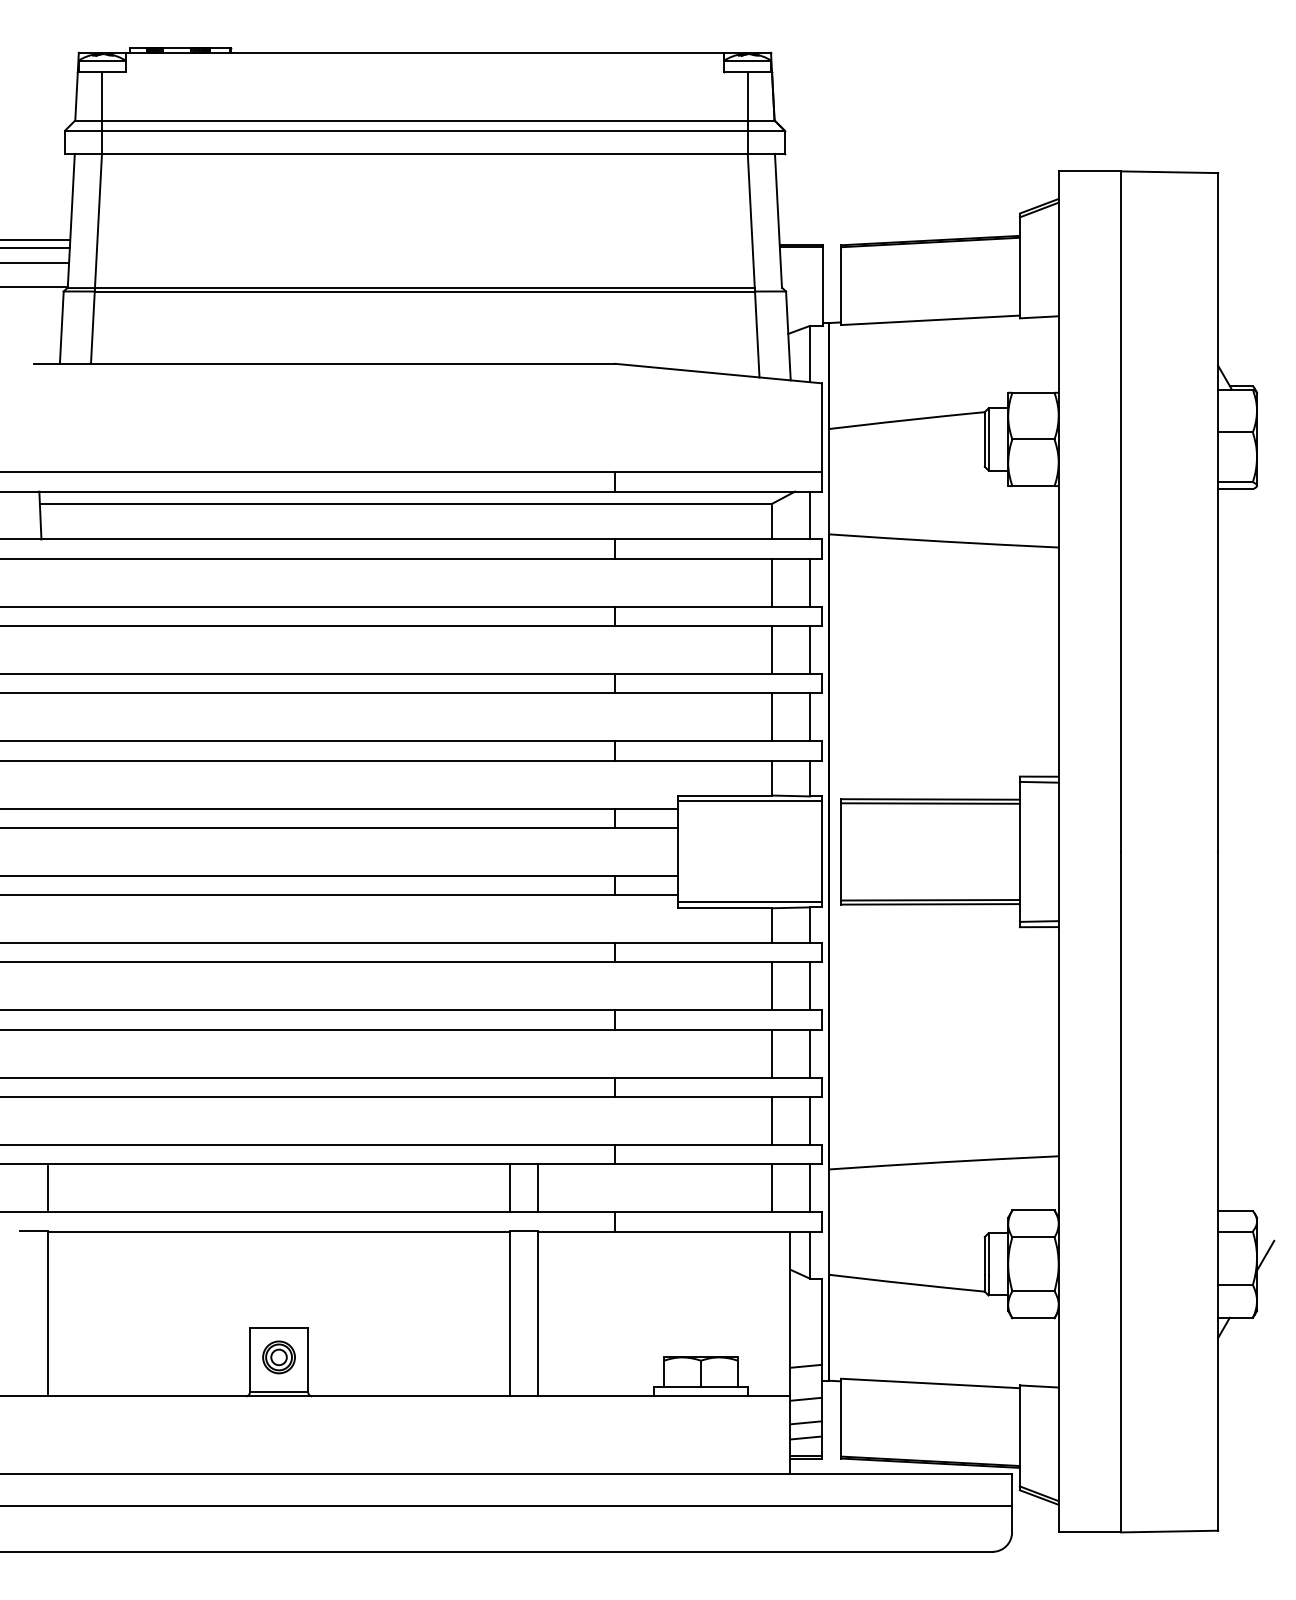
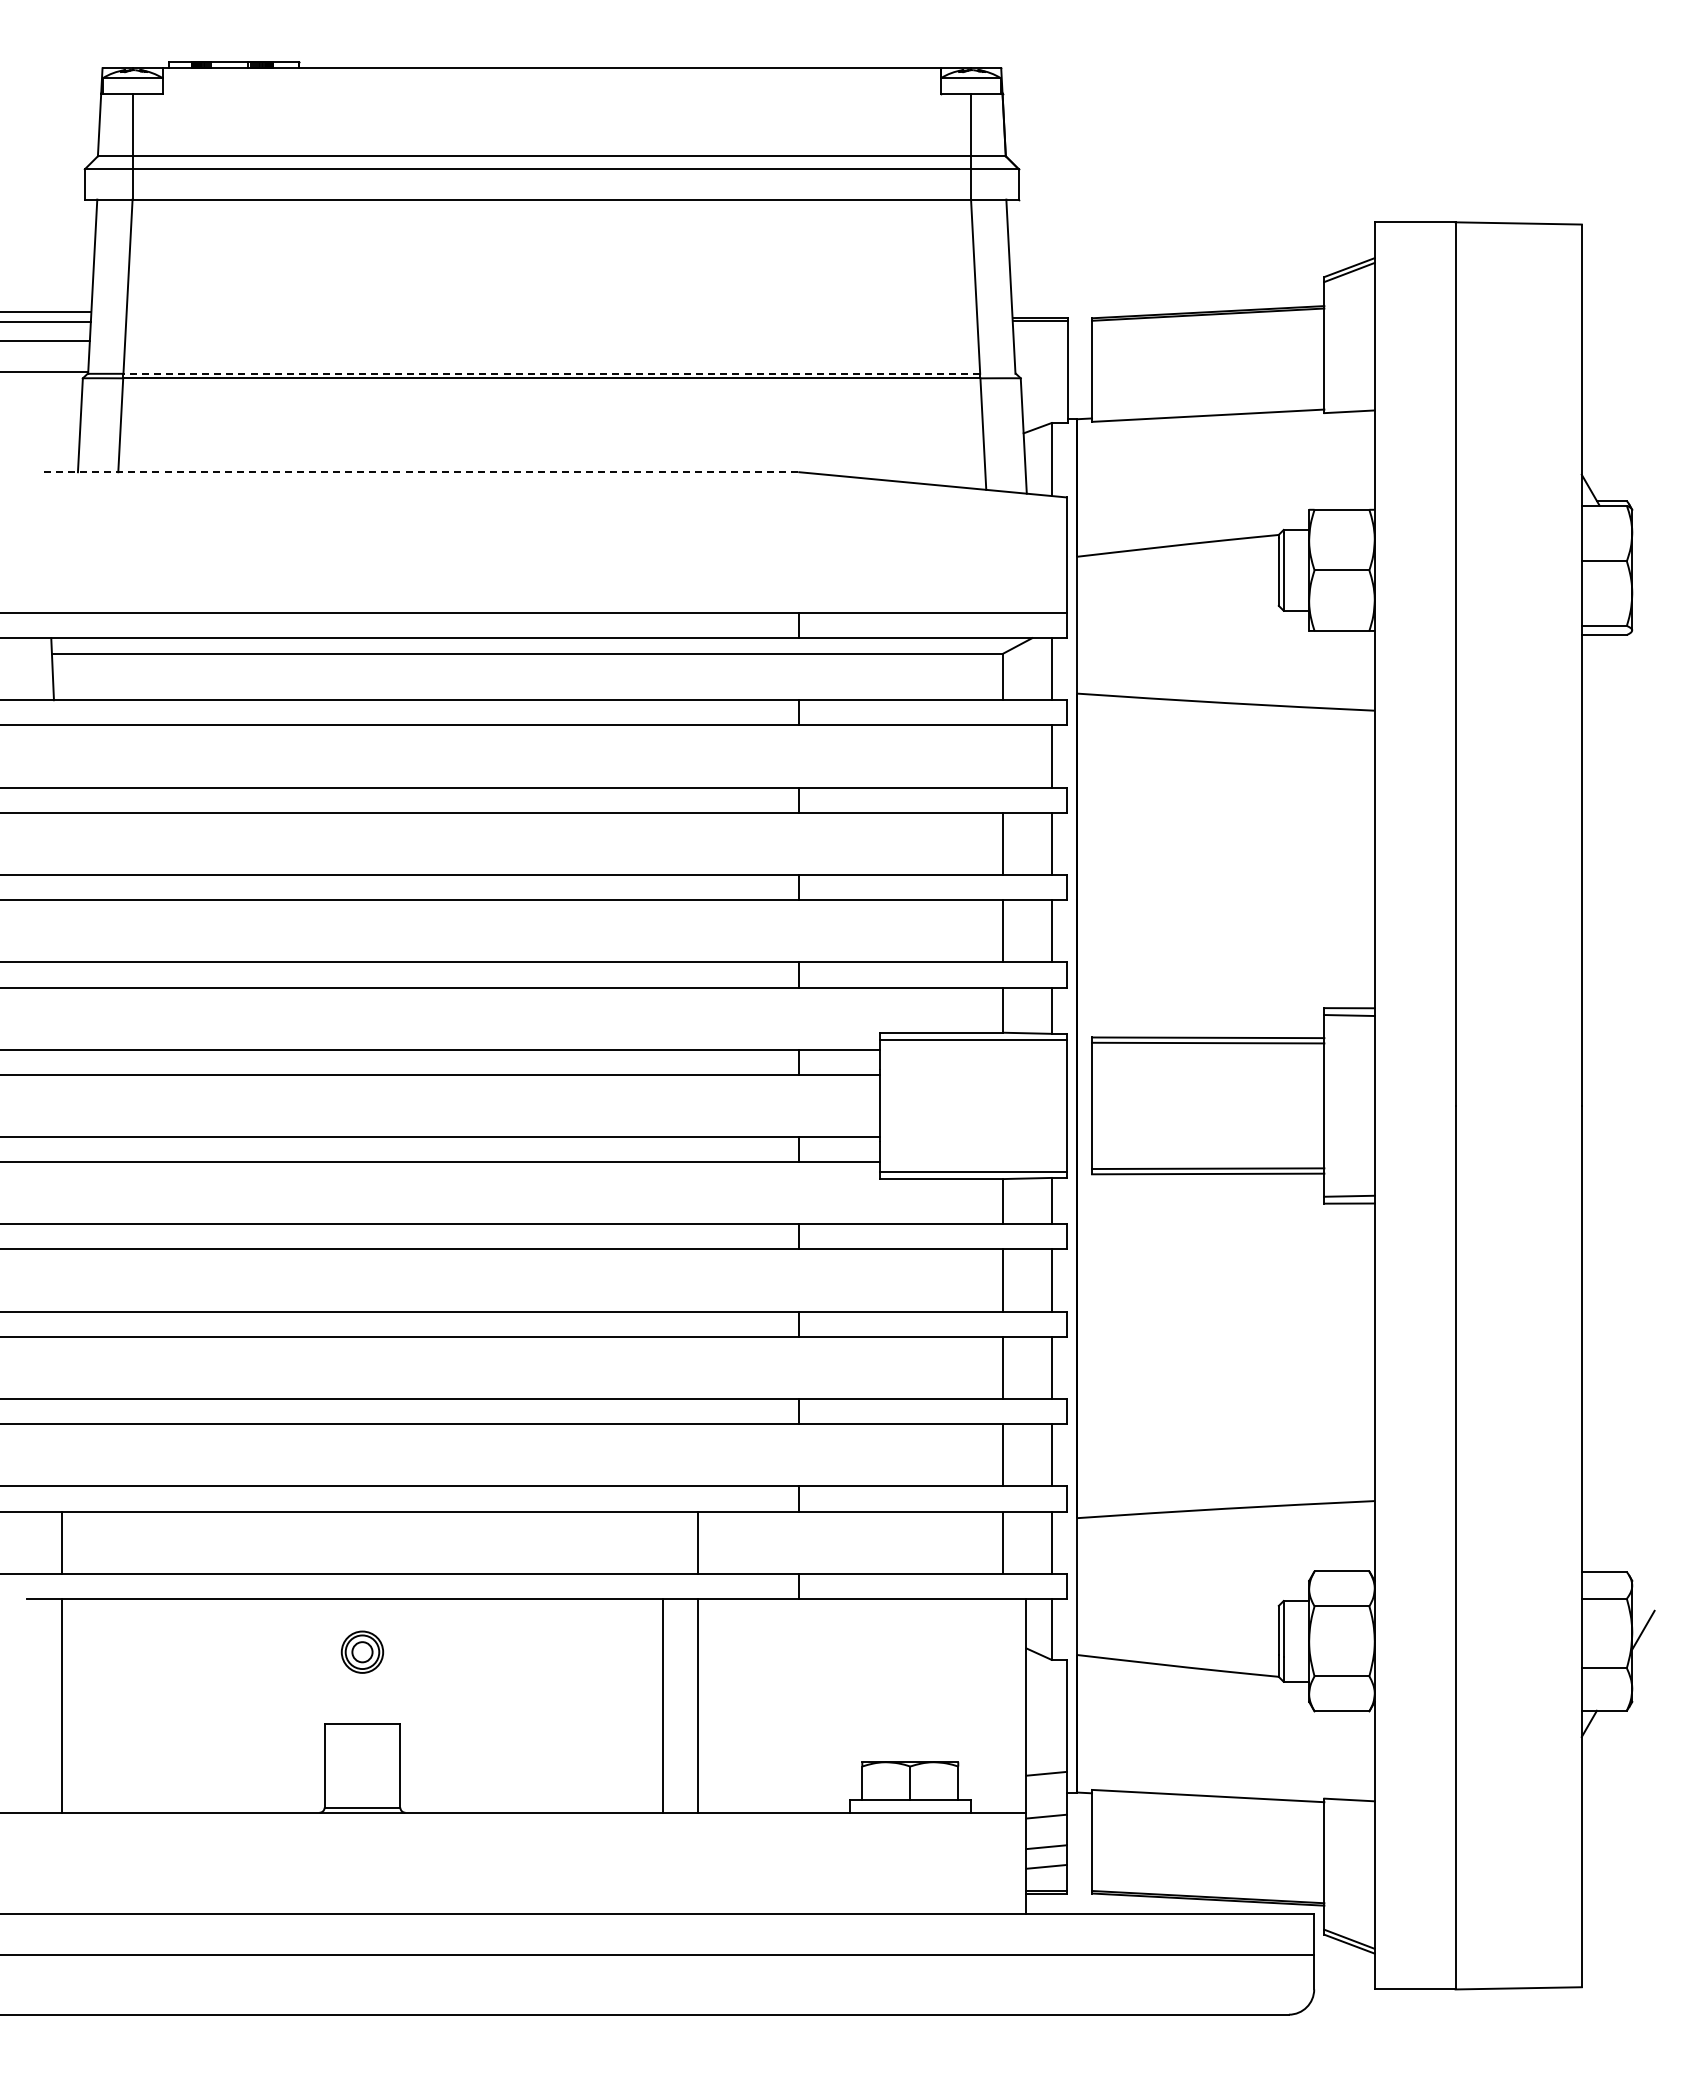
line: (424, 287) -> (551, 373), solid -> dashed
line: (324, 364) -> (421, 472), solid -> dashed
line: (772, 582) -> (1003, 756), removed
line: (510, 1188) -> (662, 1542), removed
part: (279, 1356) -> (362, 1651), moved

